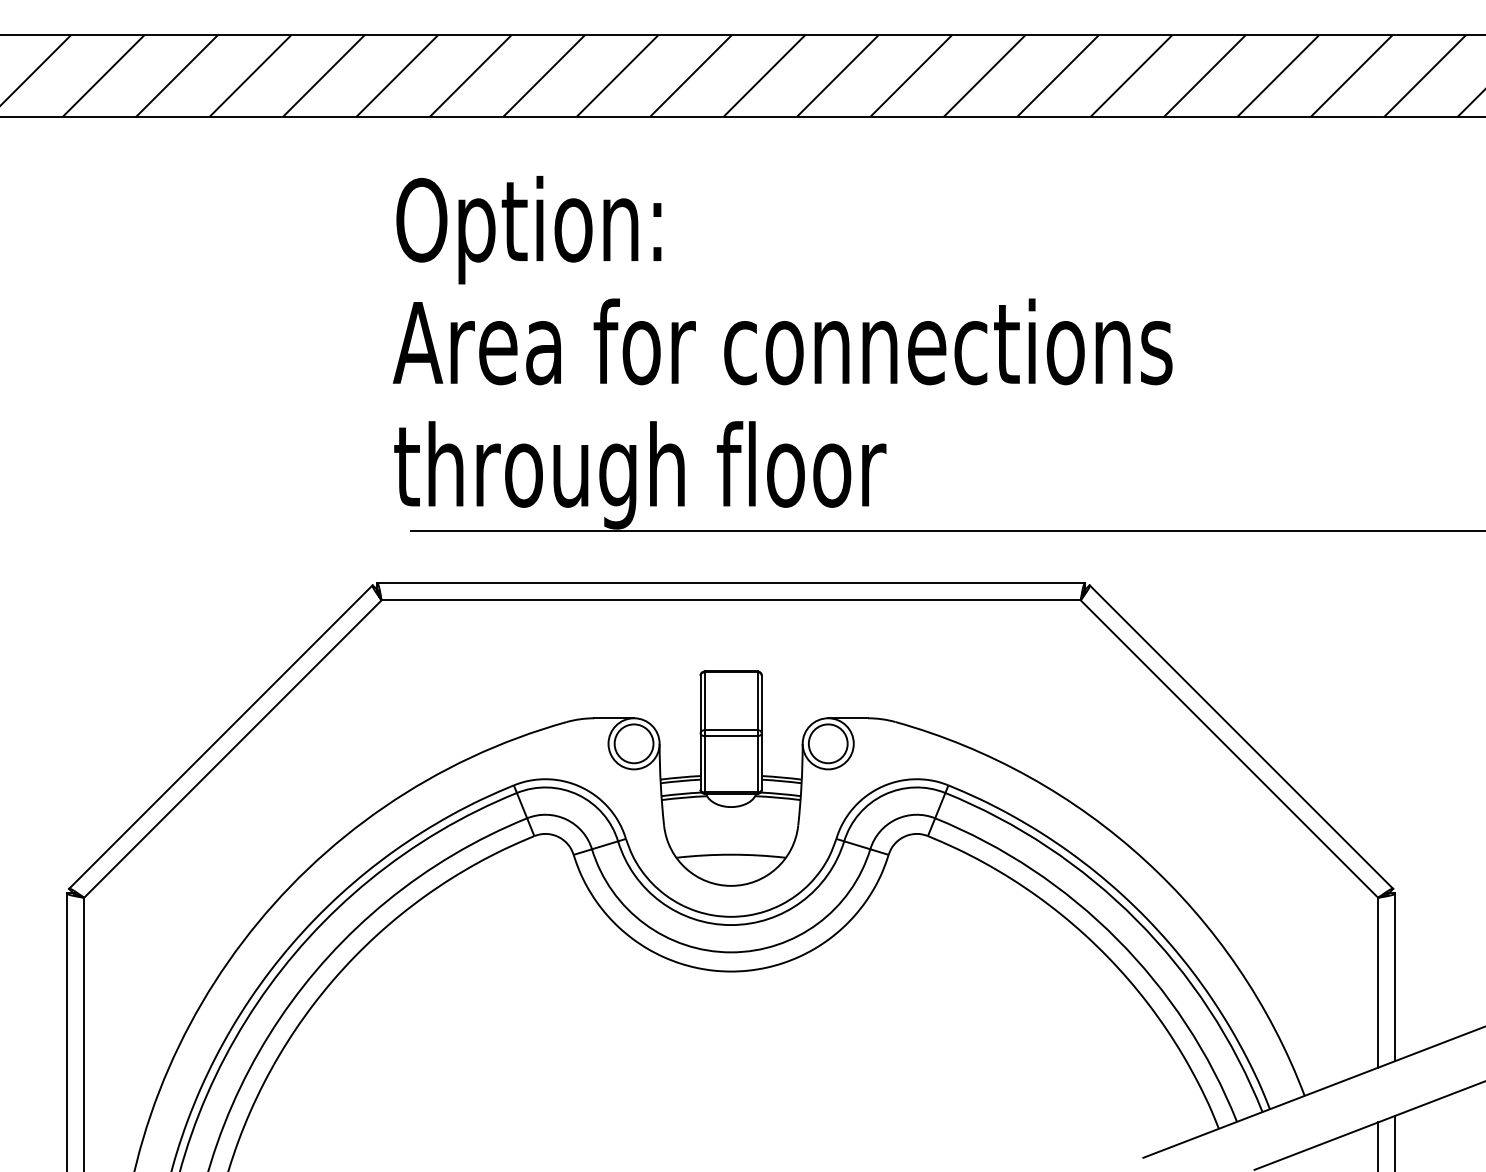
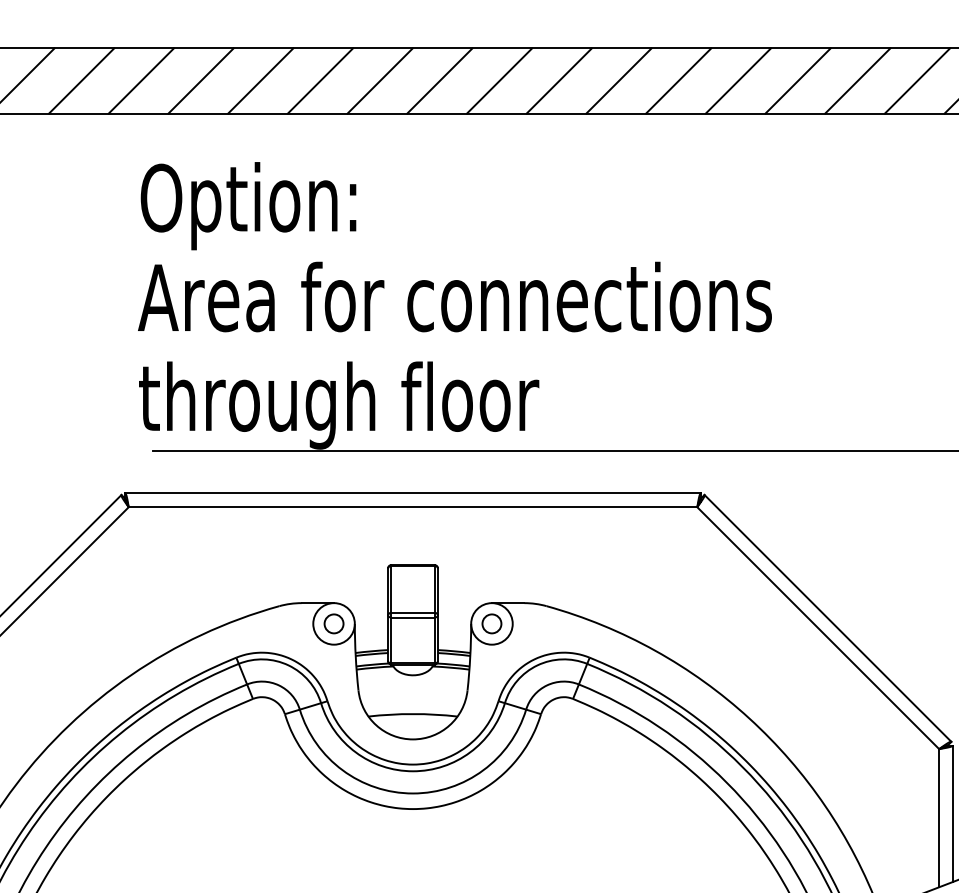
circle: (633, 743) -> (333, 623), size x0.6
circle: (827, 743) -> (491, 623), size x0.6

